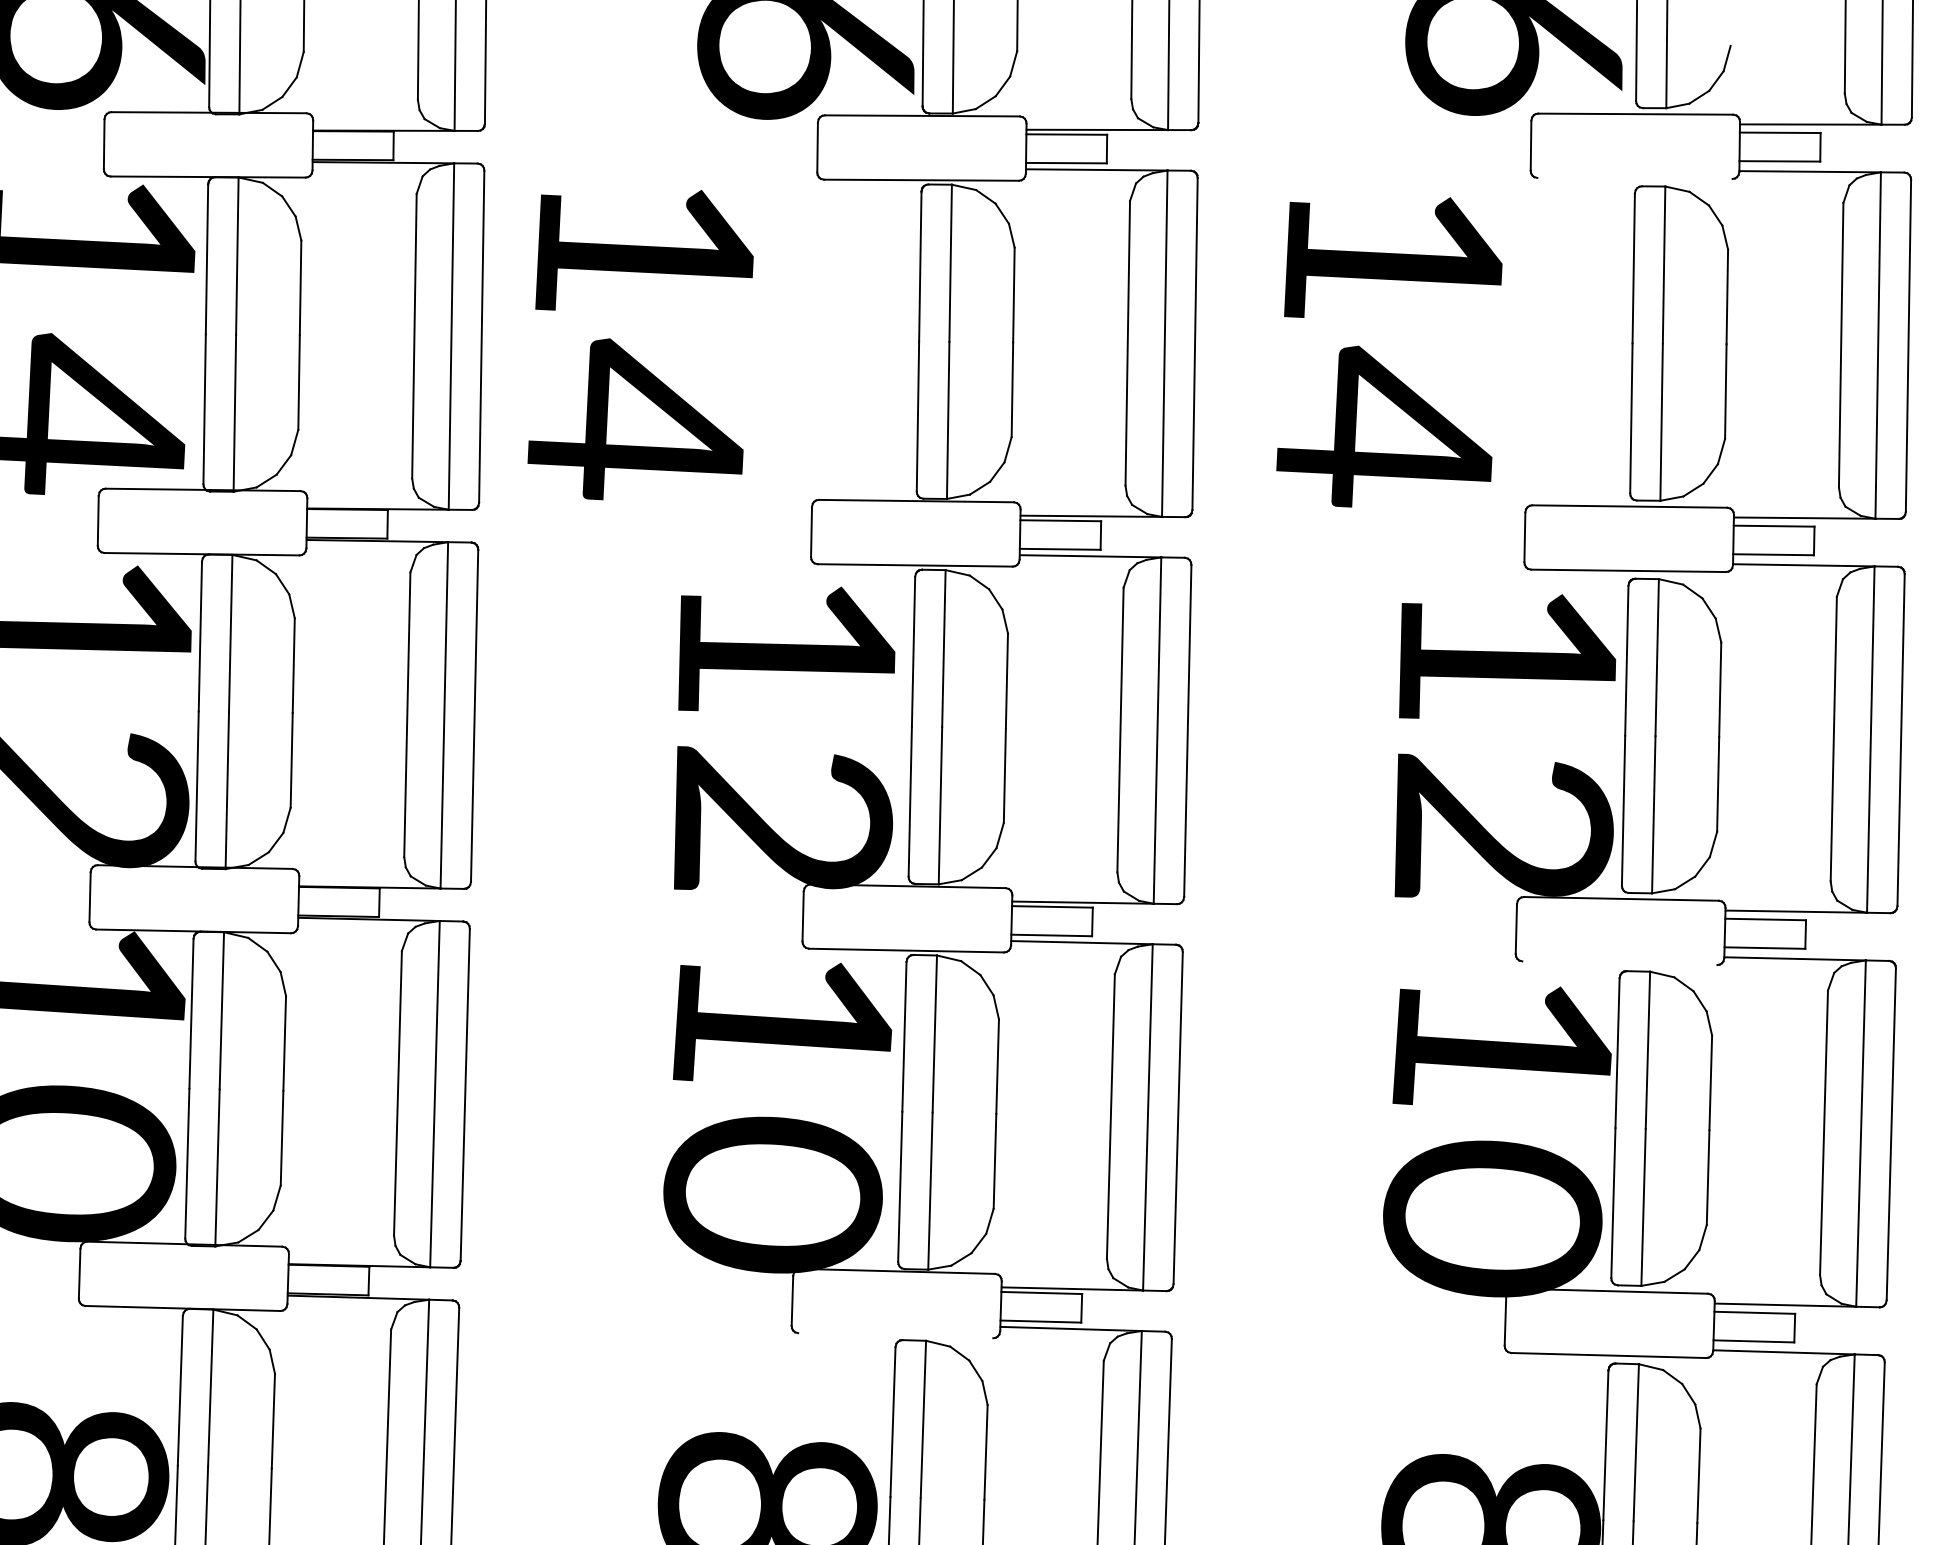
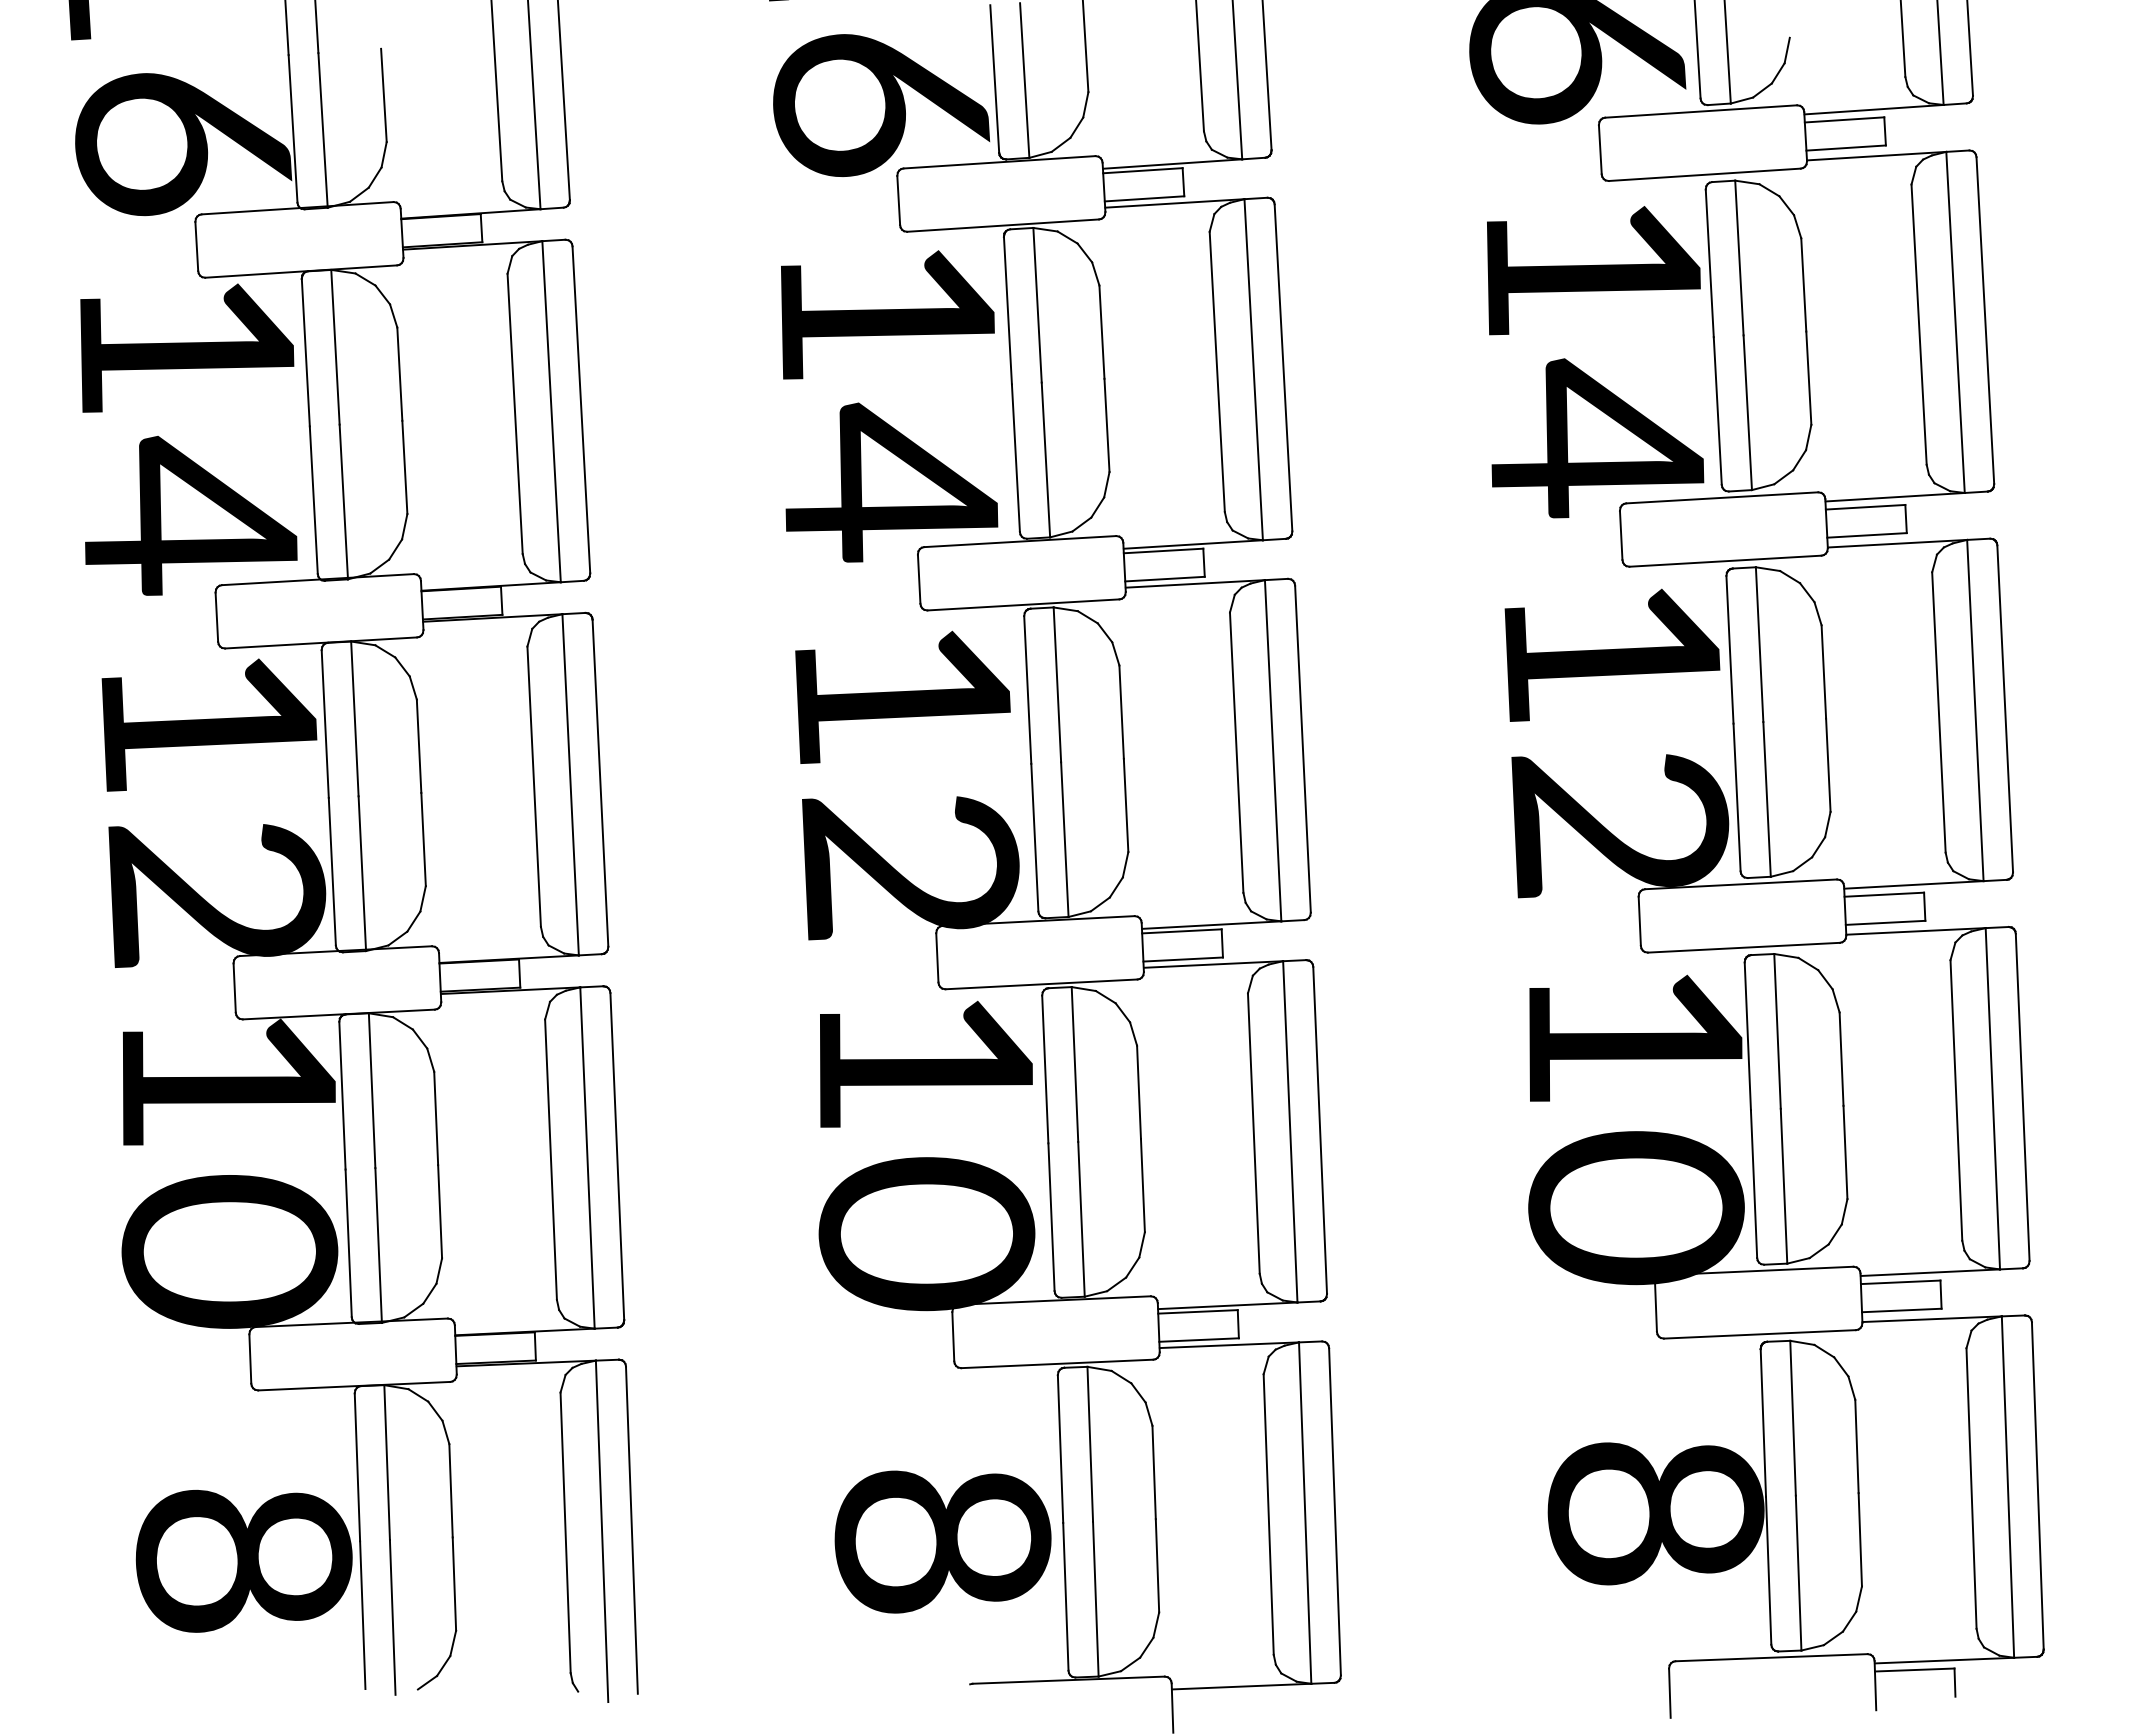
line: (1634, 178) -> (1704, 174), added
text: (640, 344) -> (889, 406), moved
text: (1389, 352) -> (1595, 362), moved
line: (1619, 962) -> (1743, 947), added
line: (895, 1335) -> (1057, 1363), added

